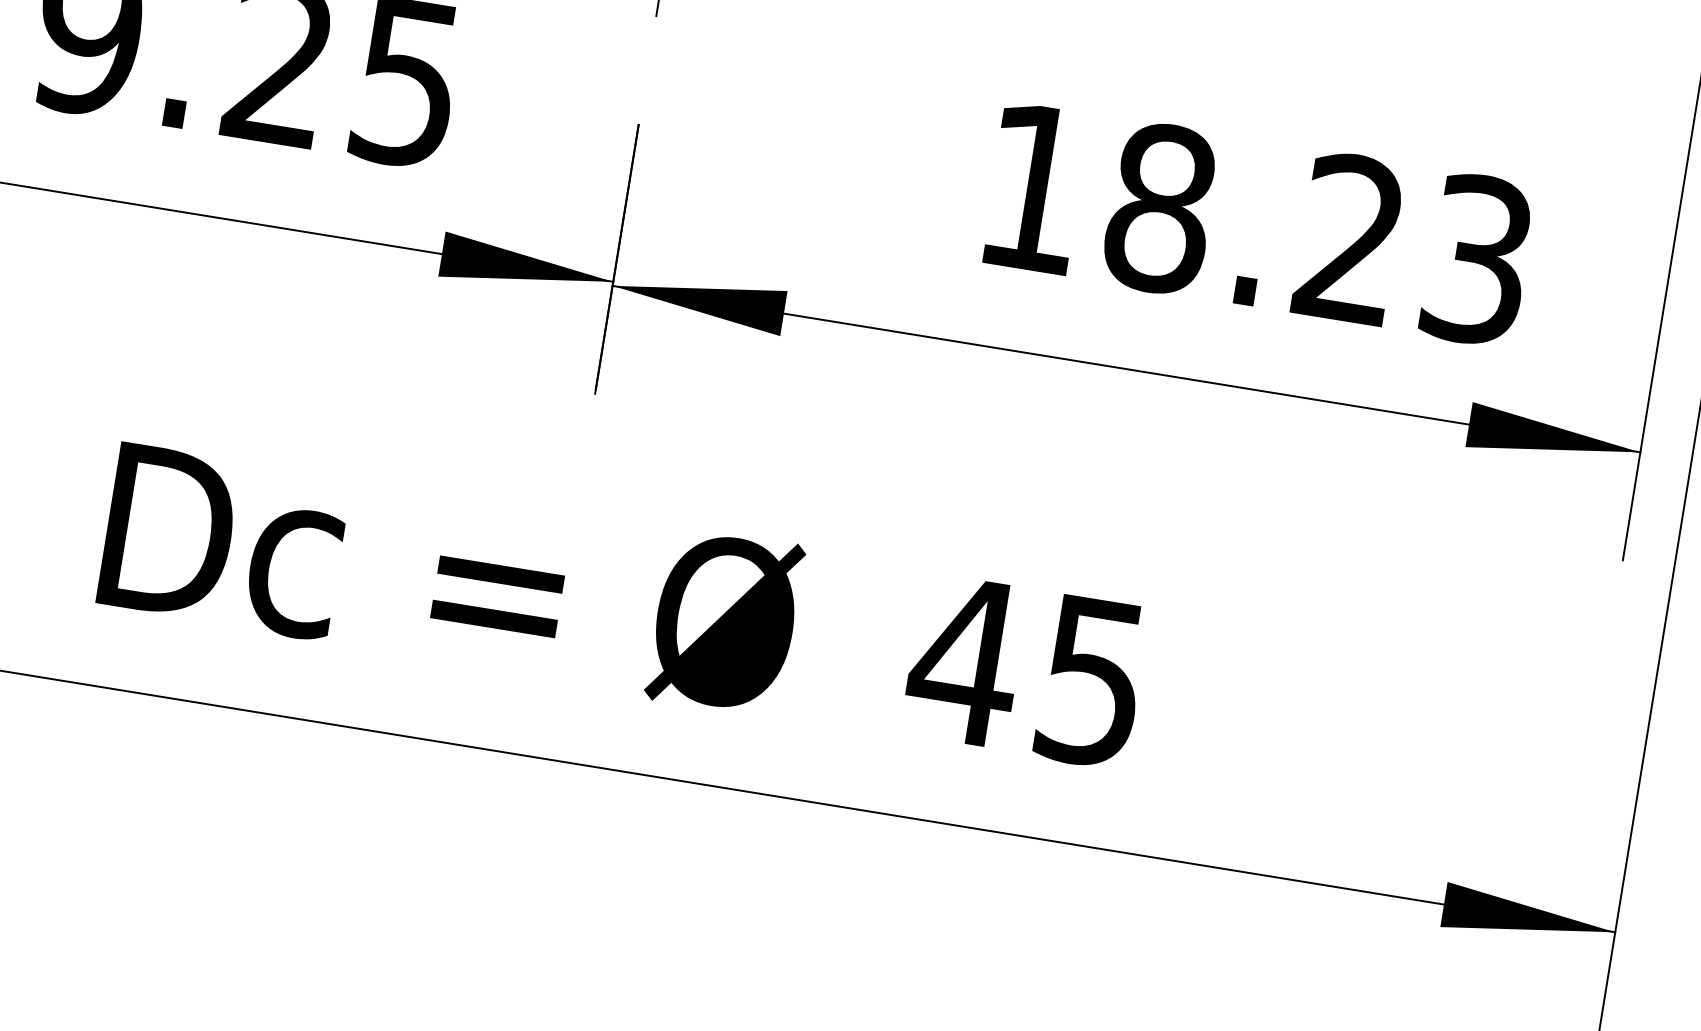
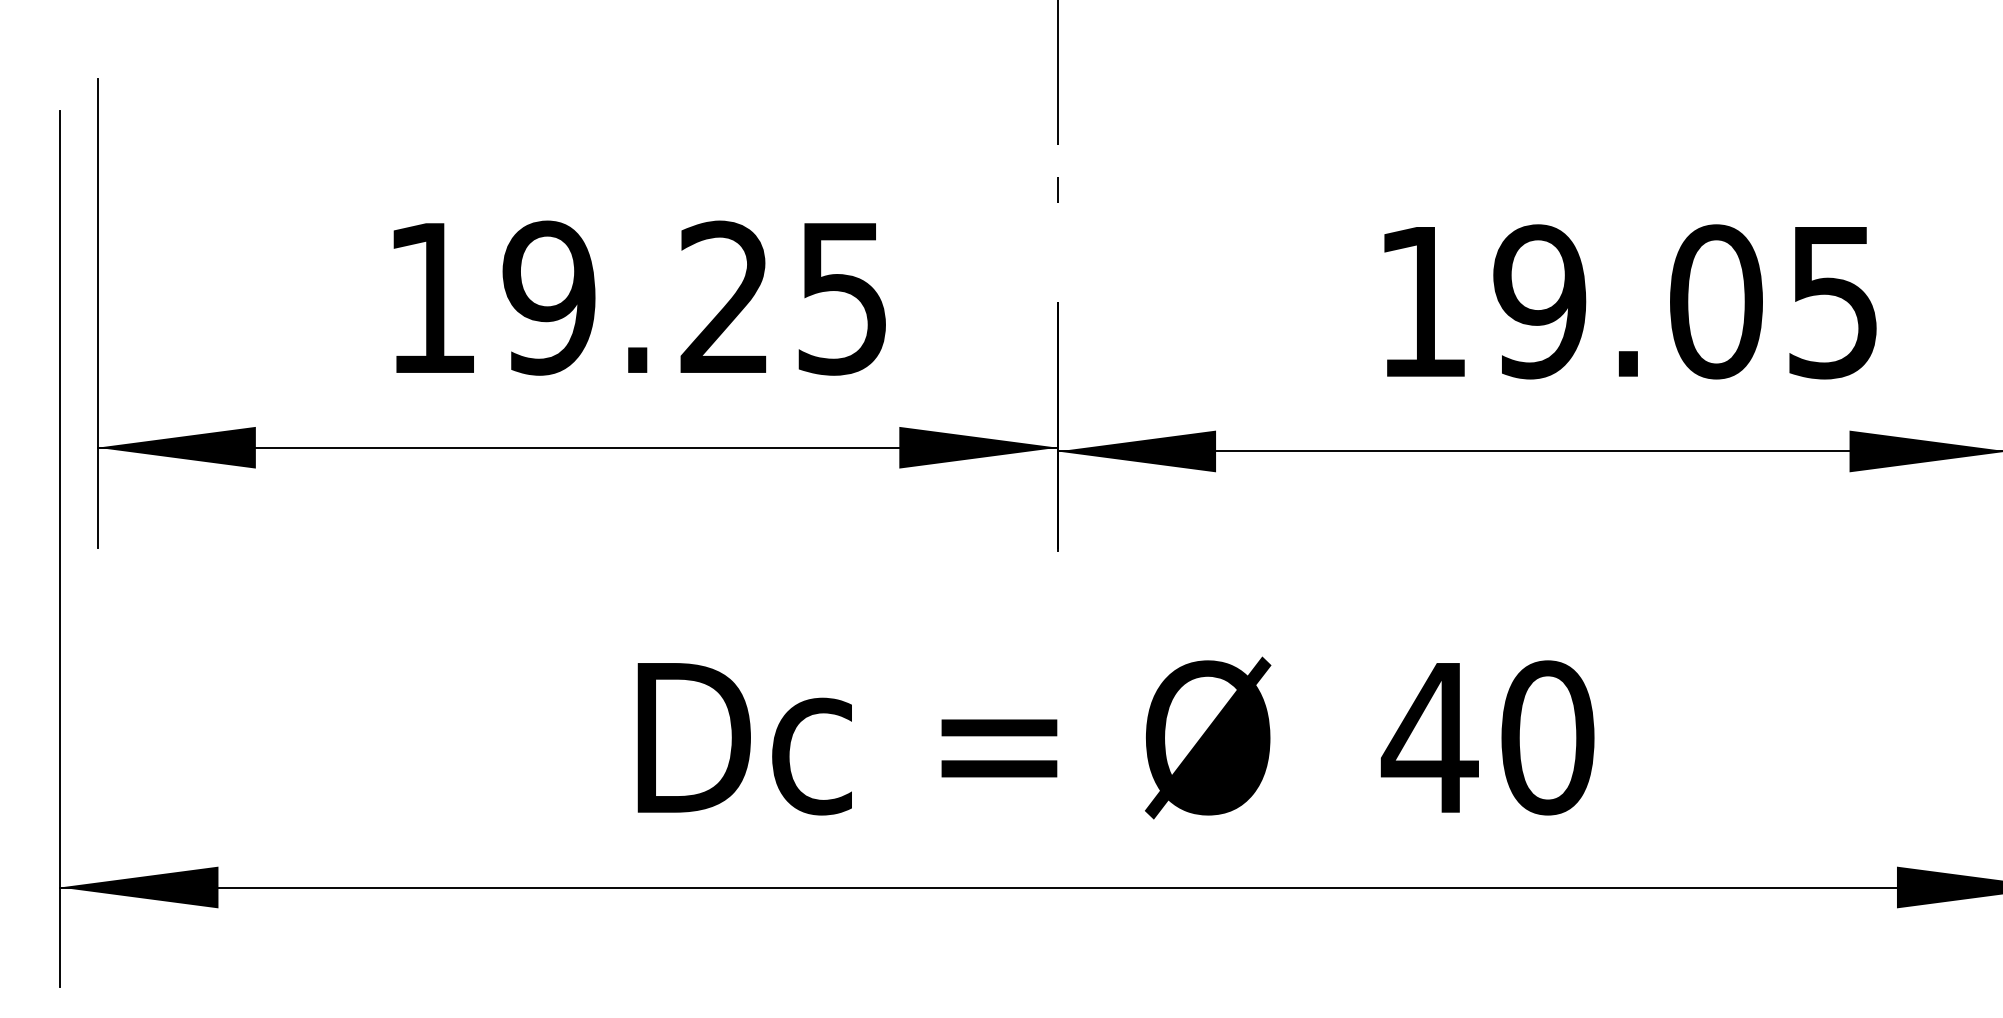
text: (1317, 233) -> (1685, 301), 18.23 -> 19.05
text: (1092, 681) -> (1547, 737), 45 -> 40

